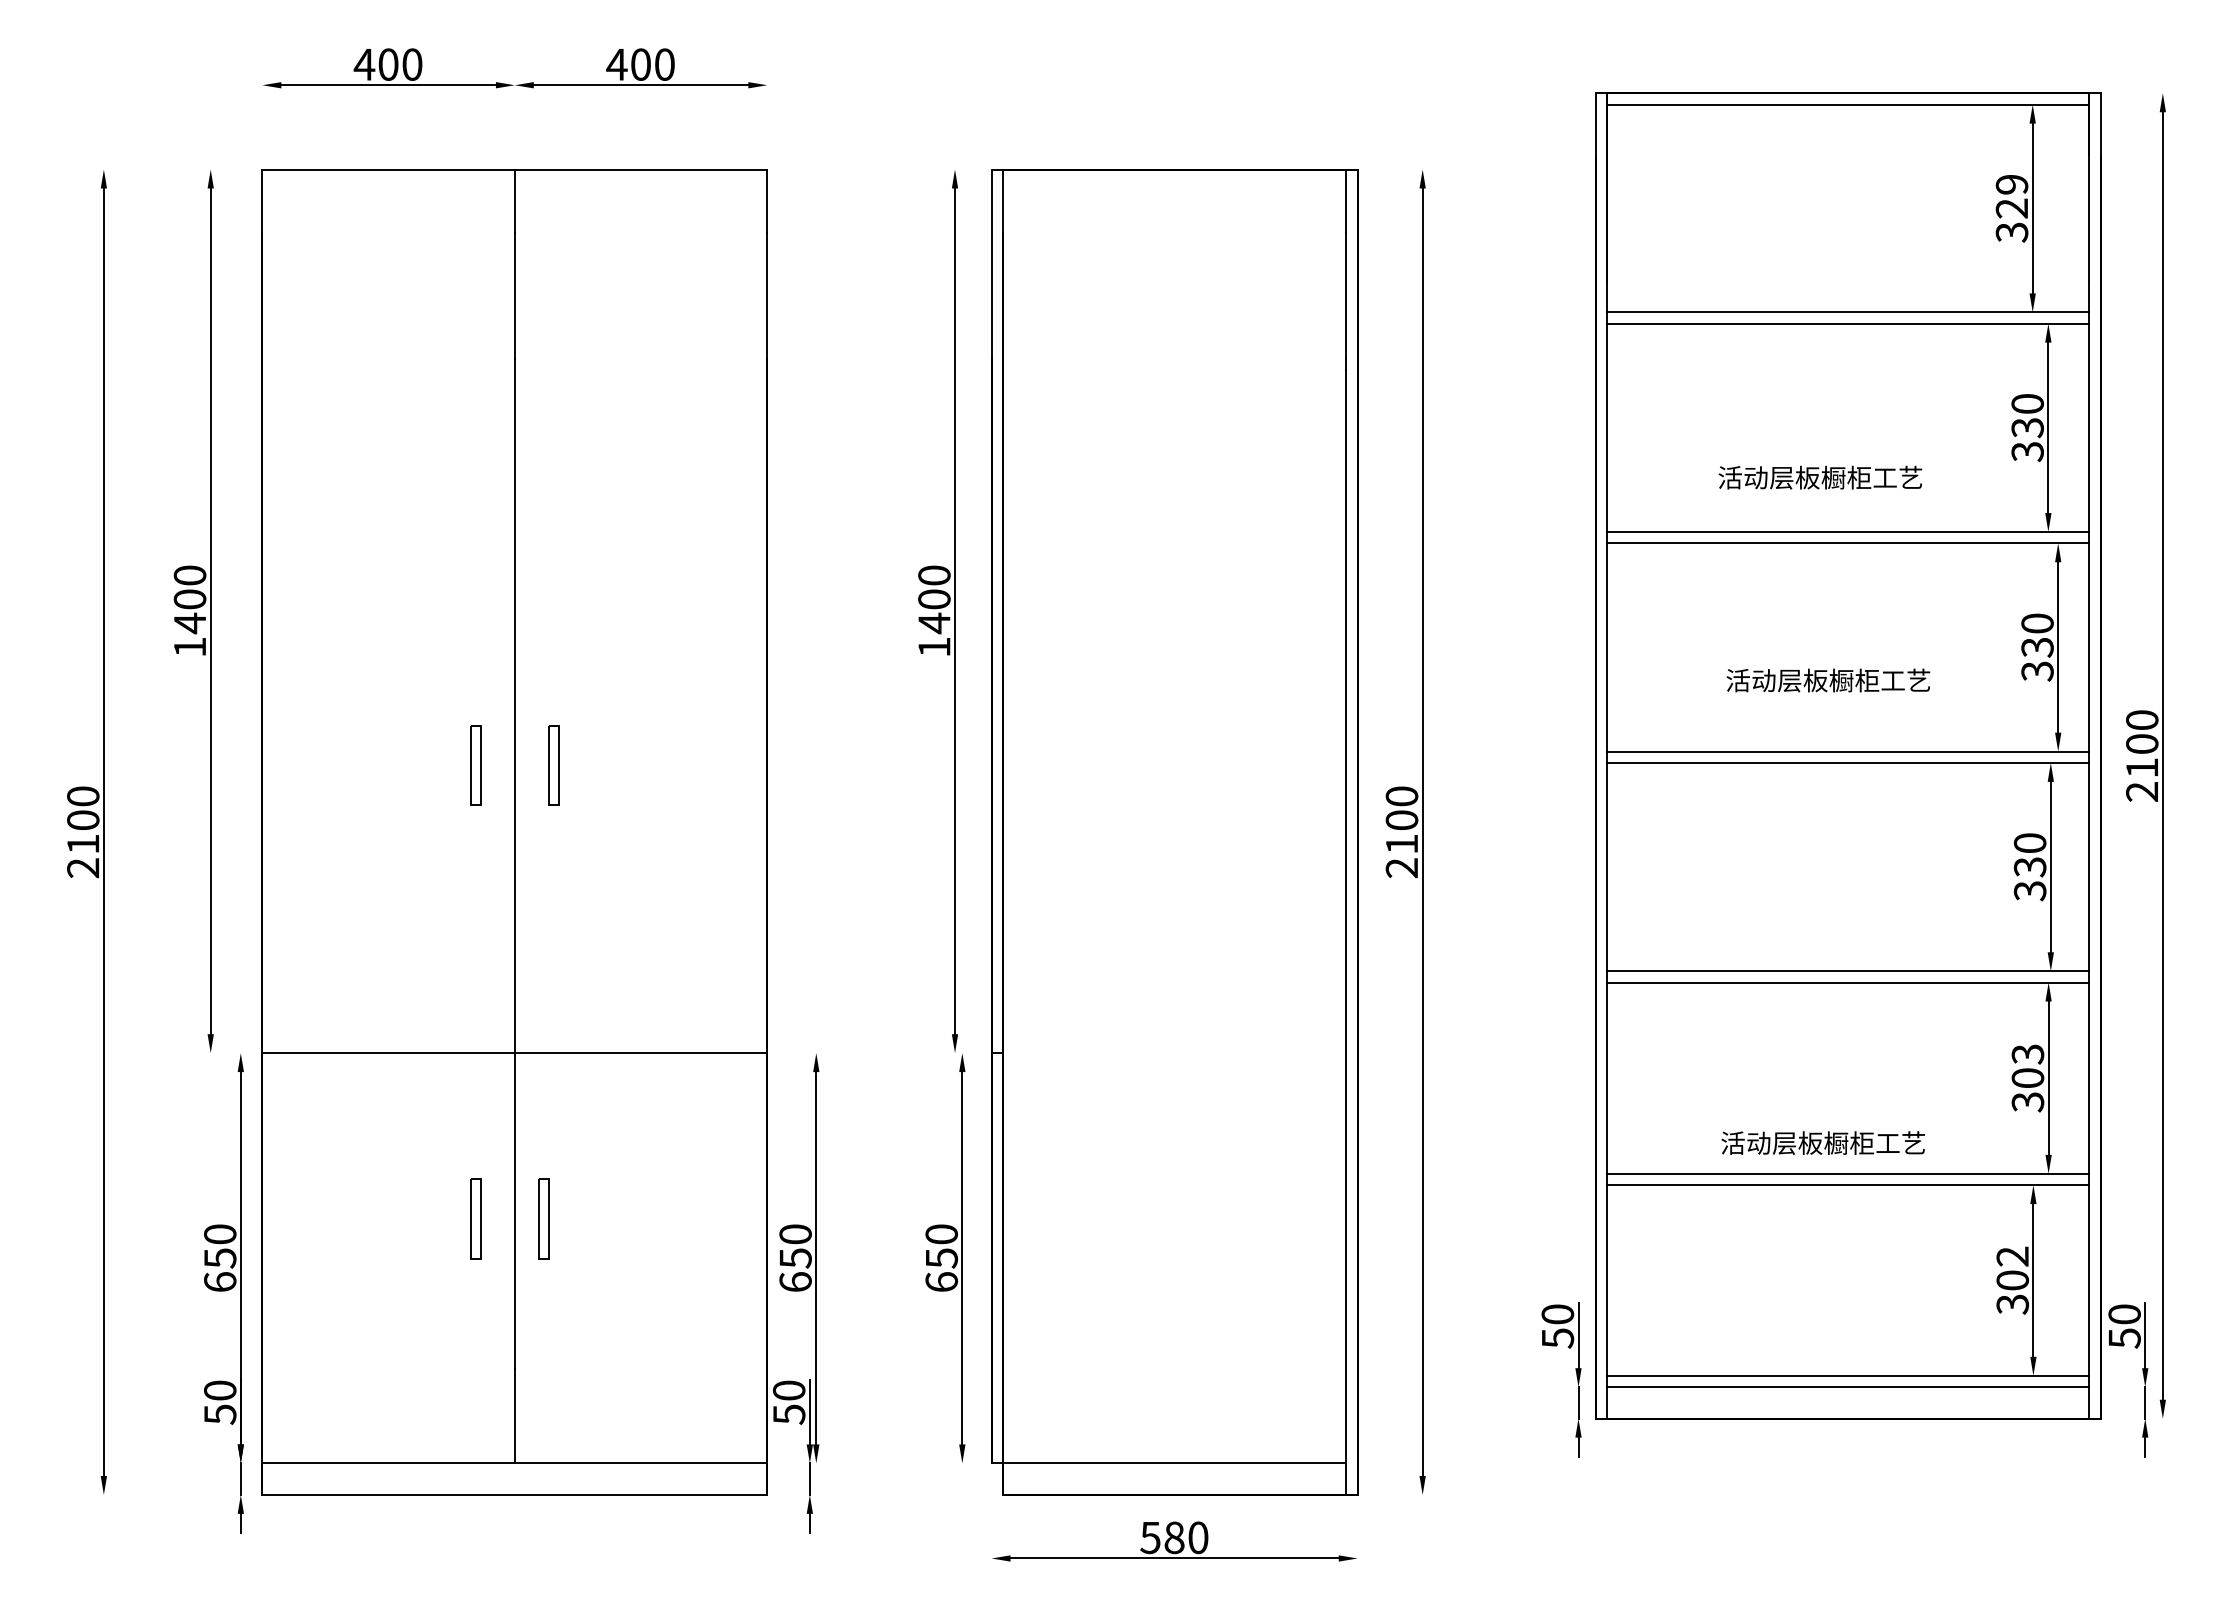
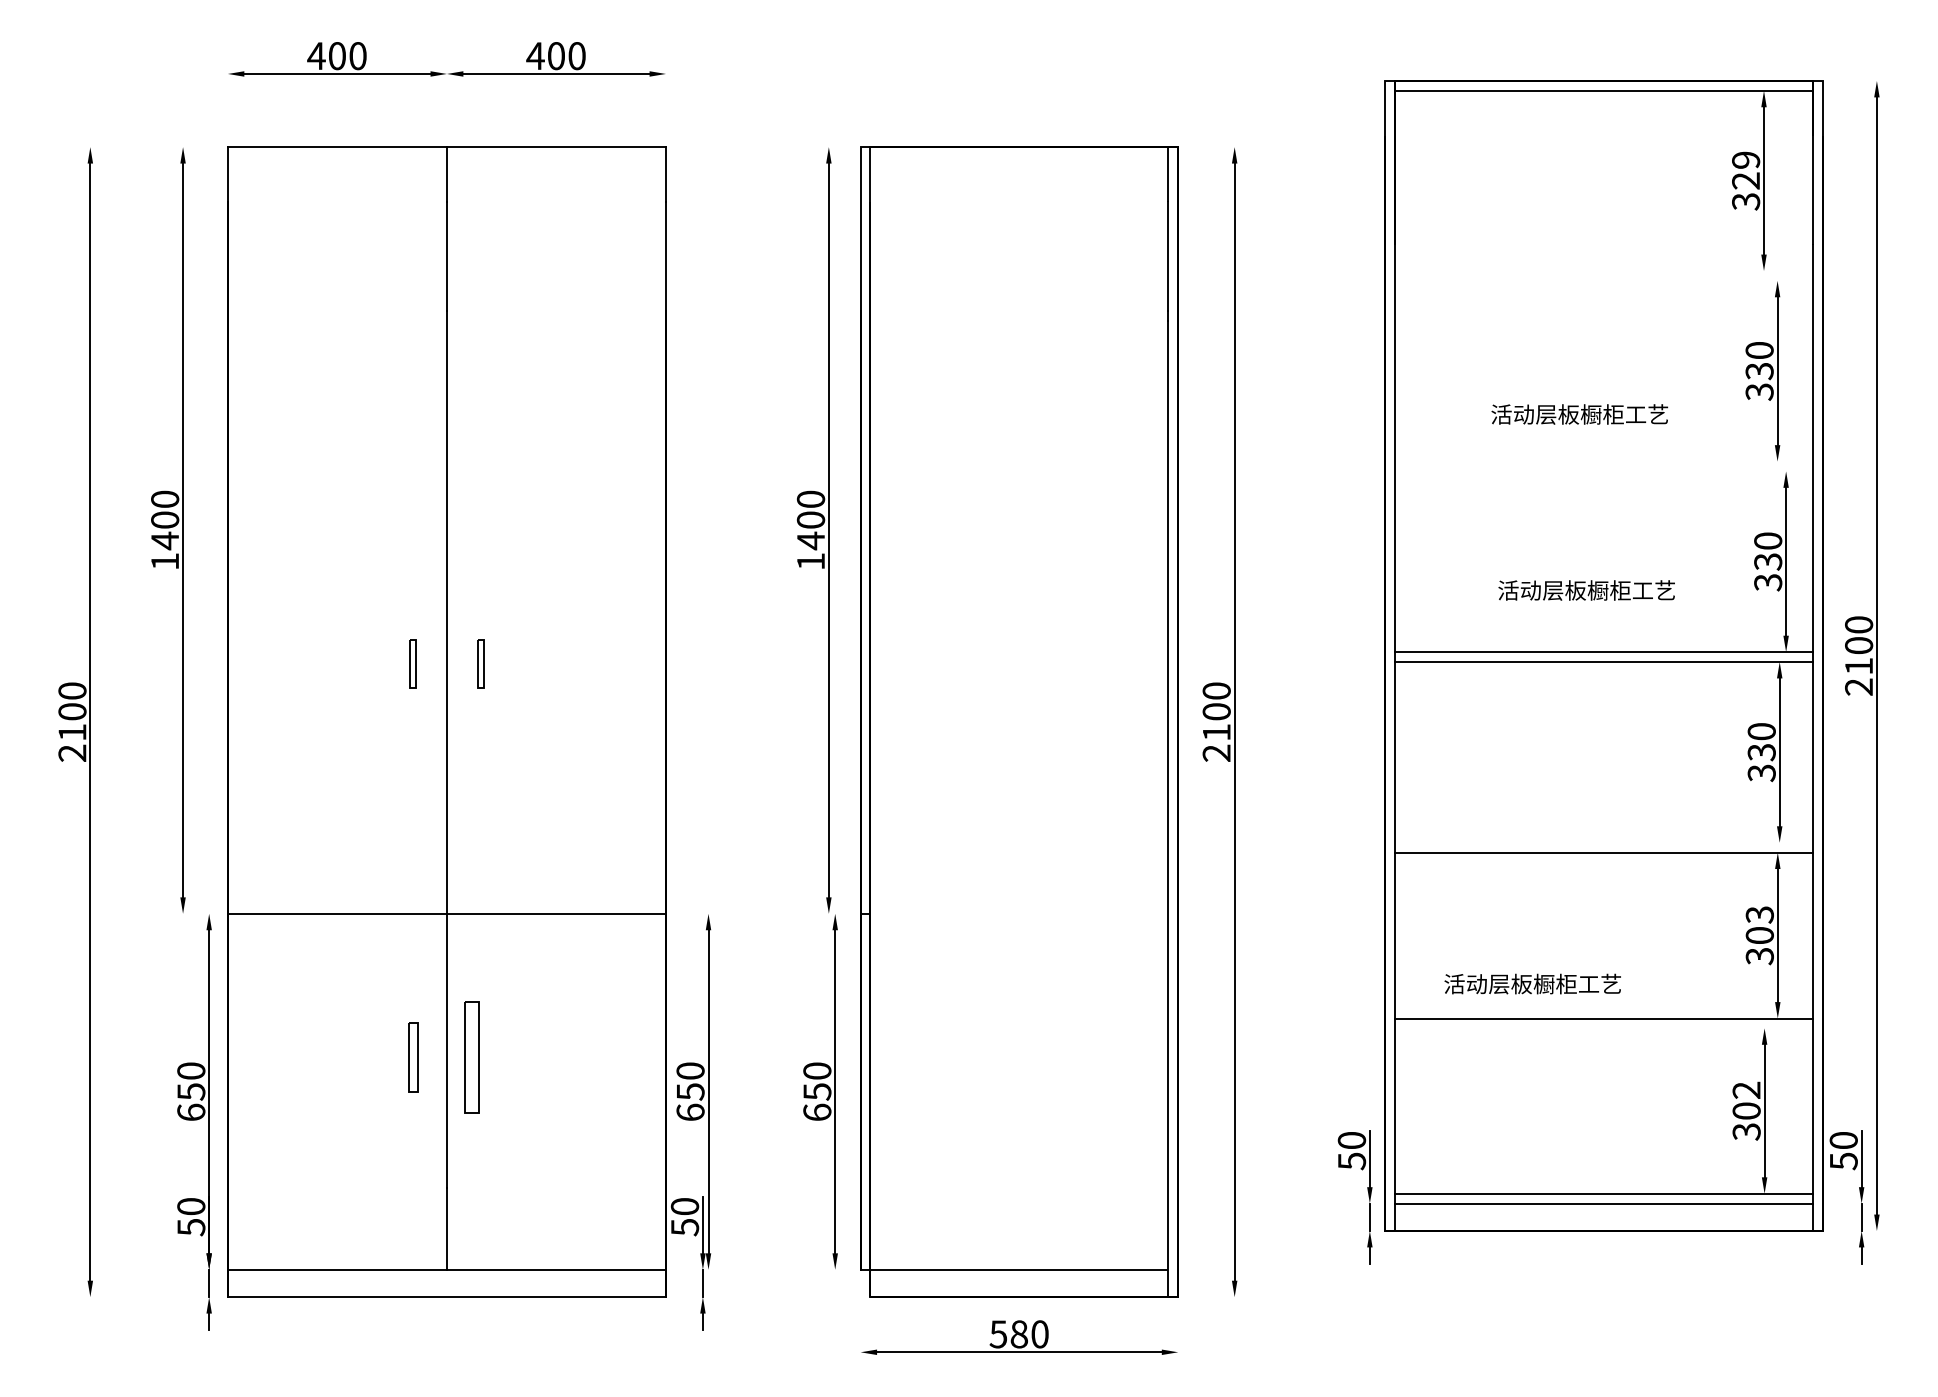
line: (1848, 312) -> (1604, 271), removed
line: (1848, 323) -> (1604, 280), removed
line: (1848, 531) -> (1604, 461), removed
line: (1848, 543) -> (1604, 471), removed
part: (475, 765) -> (412, 664), size x0.7
part: (553, 765) -> (480, 664), size x0.7
line: (1848, 971) -> (1604, 842), removed
text: (1822, 1142) -> (1532, 983), moved
line: (1848, 1185) -> (1604, 1028), removed
part: (543, 1218) -> (471, 1057), size x1.6

